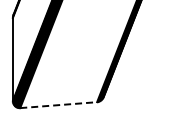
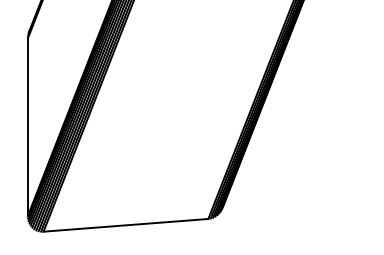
line: (58, 105) -> (125, 226), dashed -> solid

